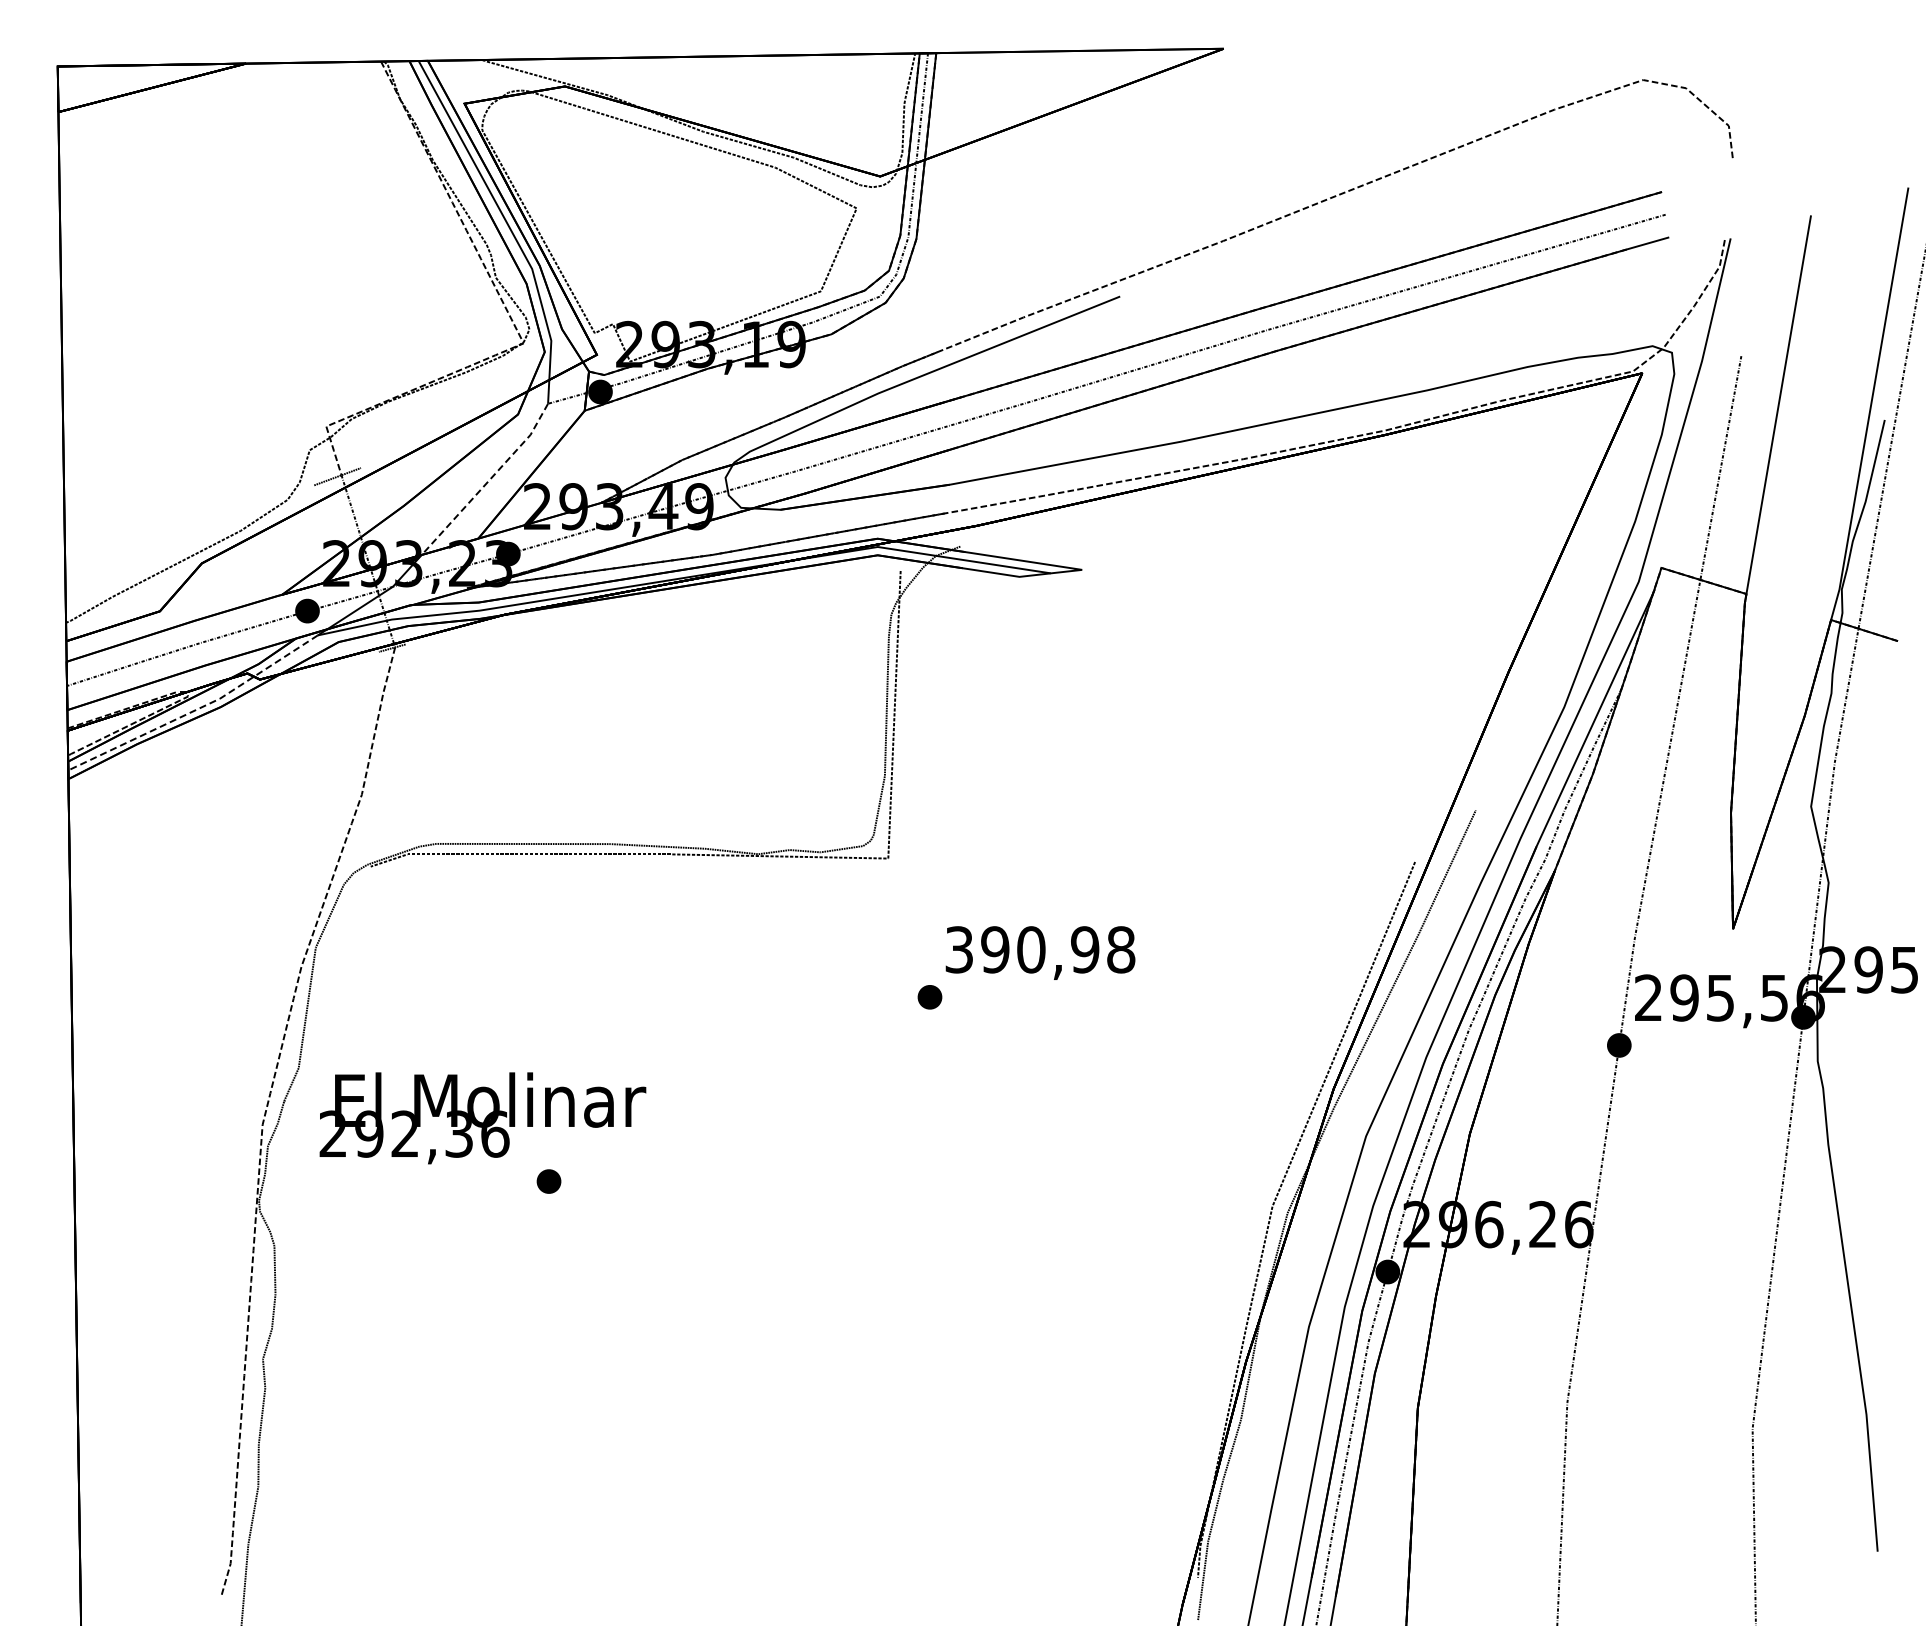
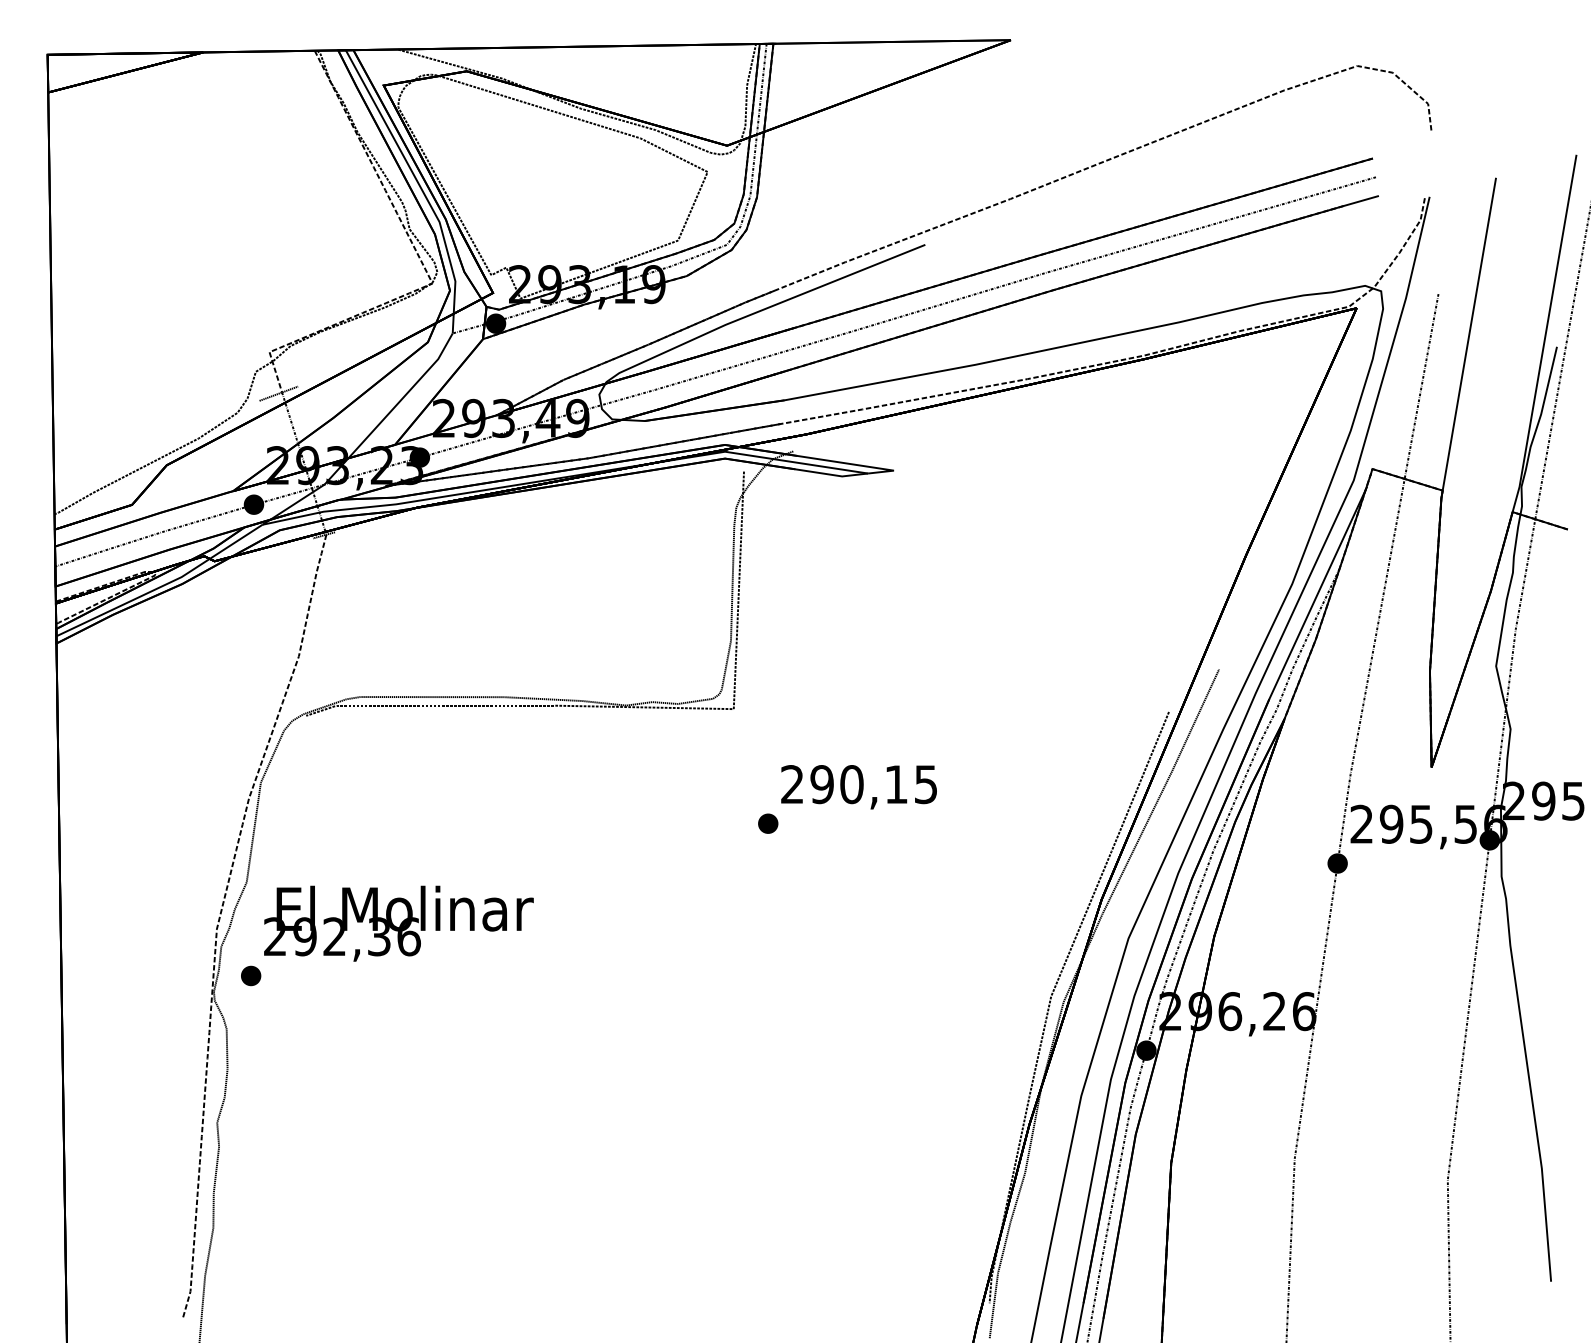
line: (488, 481) -> (403, 397), dashed -> solid
line: (197, 709) -> (163, 585), dashed -> solid
text: (1040, 949) -> (859, 784), 390,98 -> 290,15
part: (548, 1181) -> (250, 975), moved

